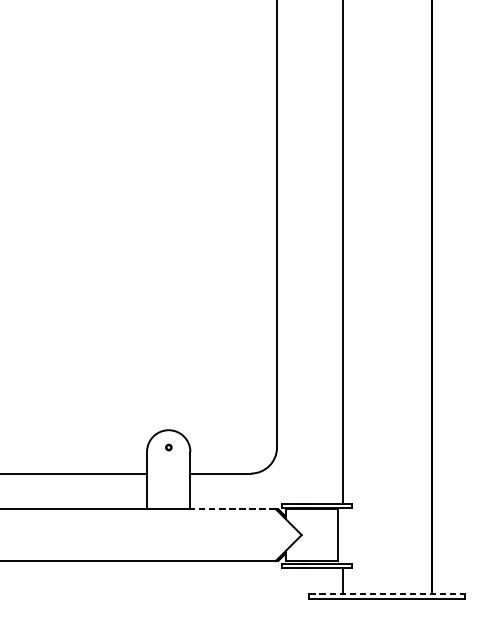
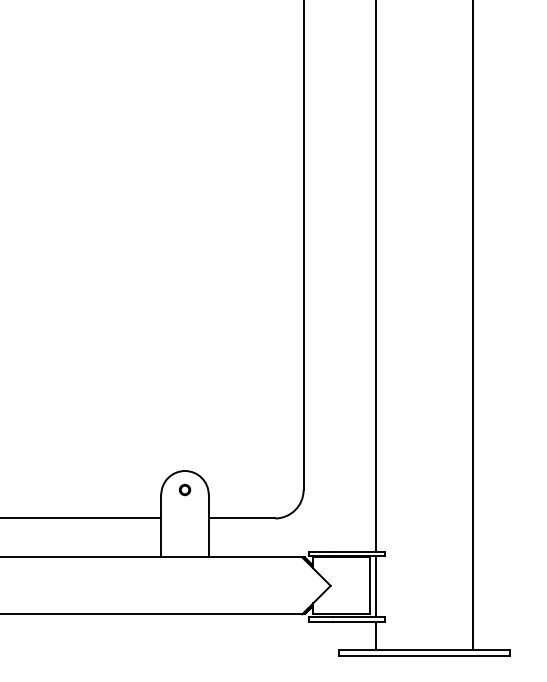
part: (169, 447) -> (185, 489), size x1.67
line: (233, 509) -> (255, 557), dashed -> solid
line: (343, 535) -> (376, 586), added
line: (388, 594) -> (425, 650), dashed -> solid

